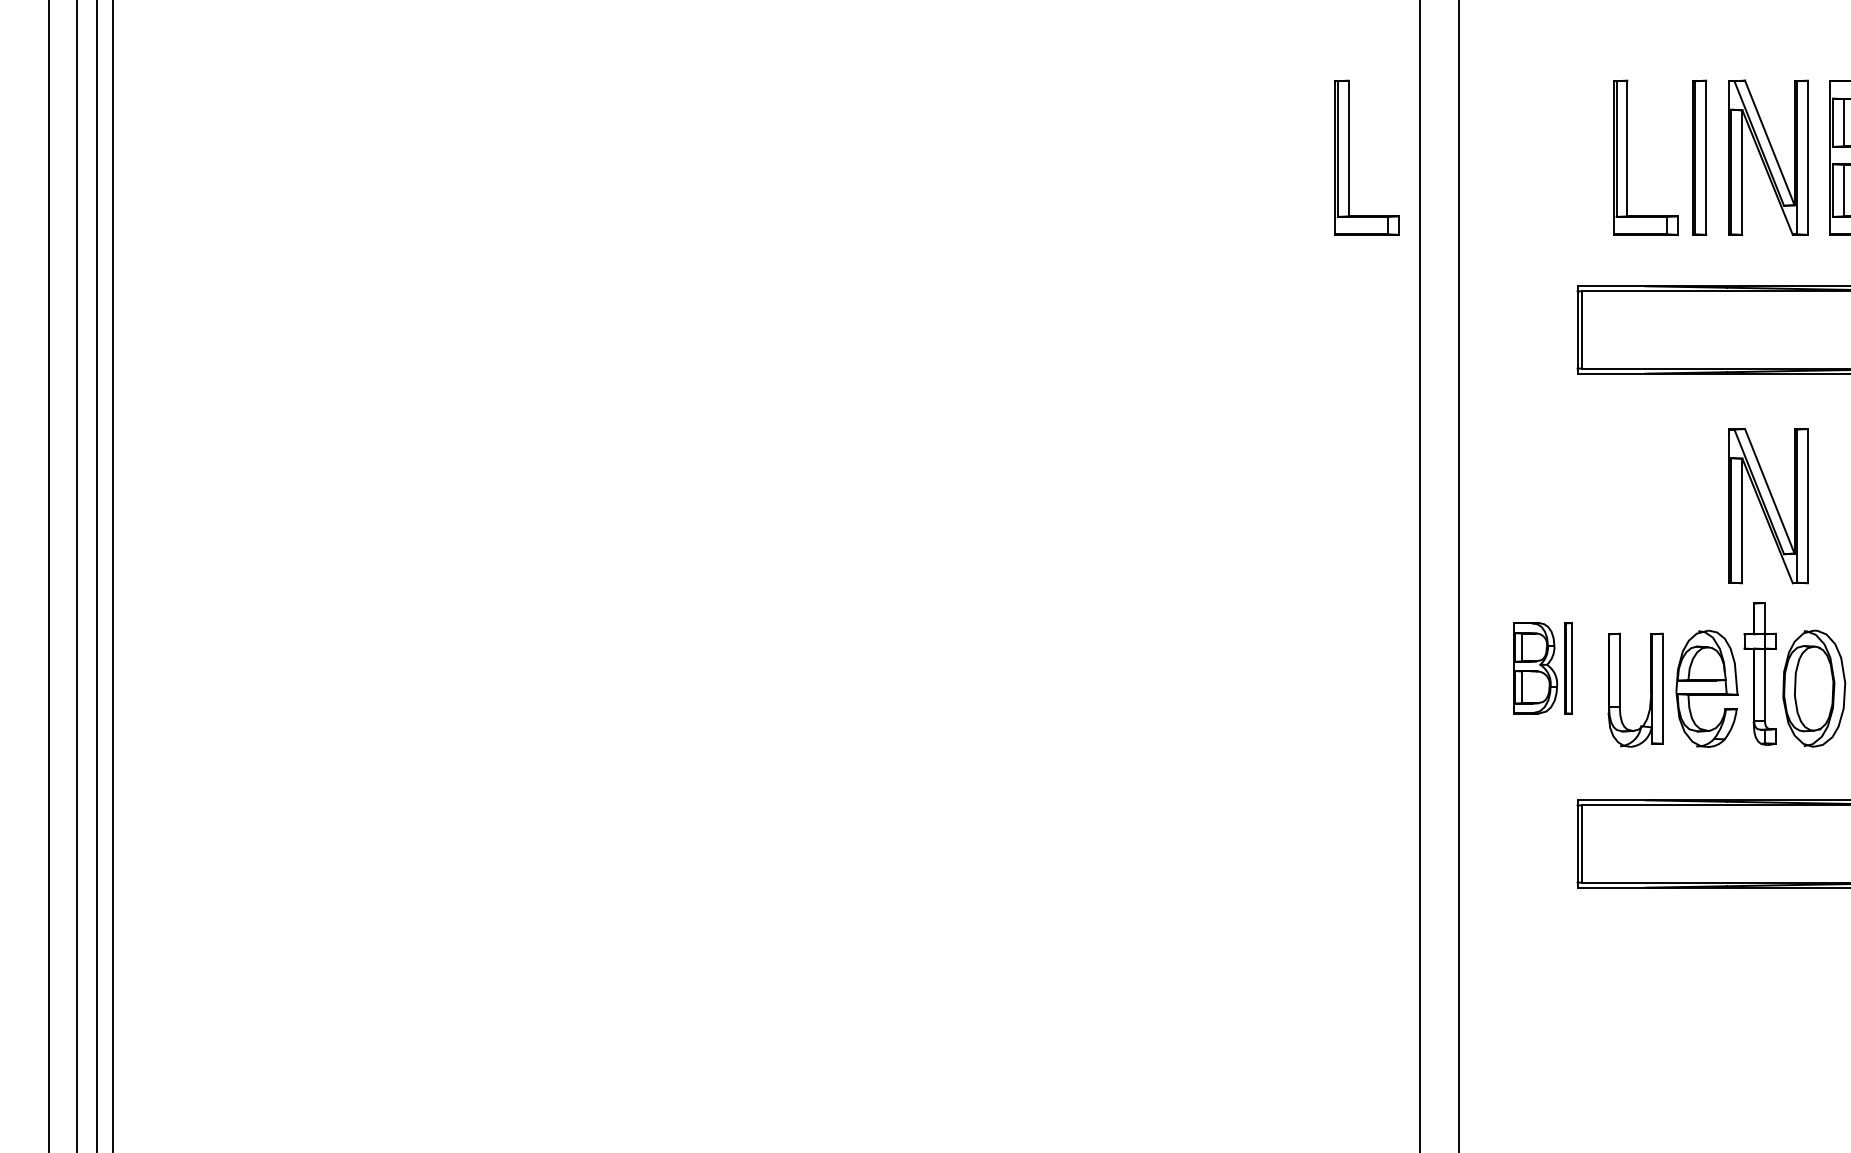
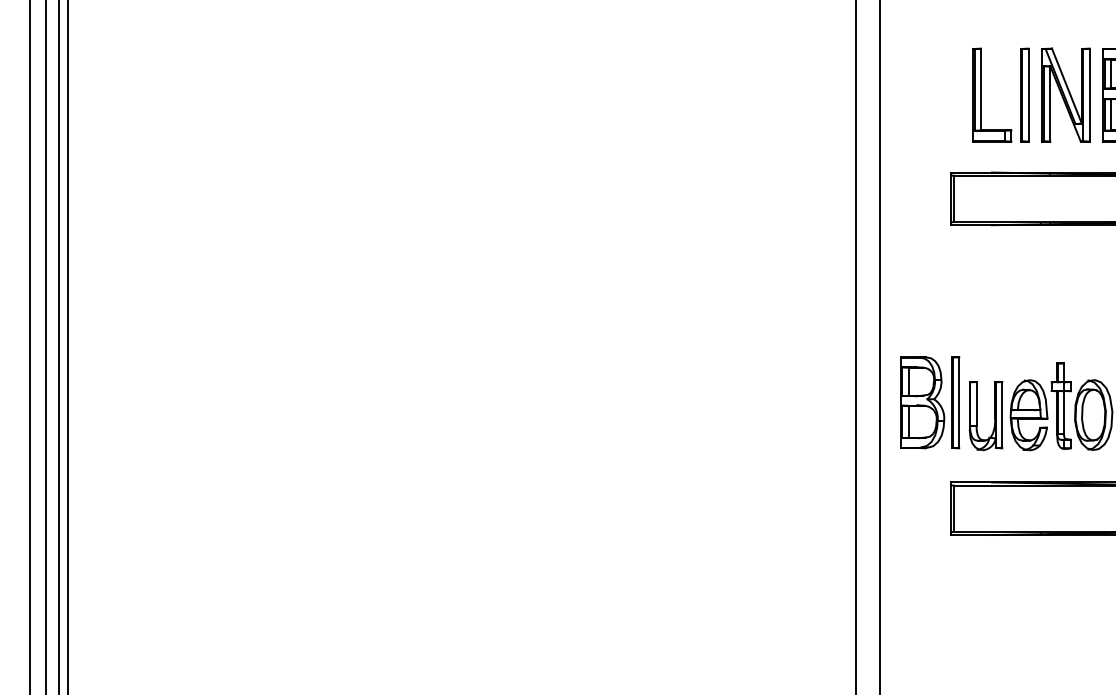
part: (1349, 156) -> (813, 94), removed
part: (1767, 505) -> (1065, 304), removed
part: (1543, 667) -> (930, 402), size x1.67

